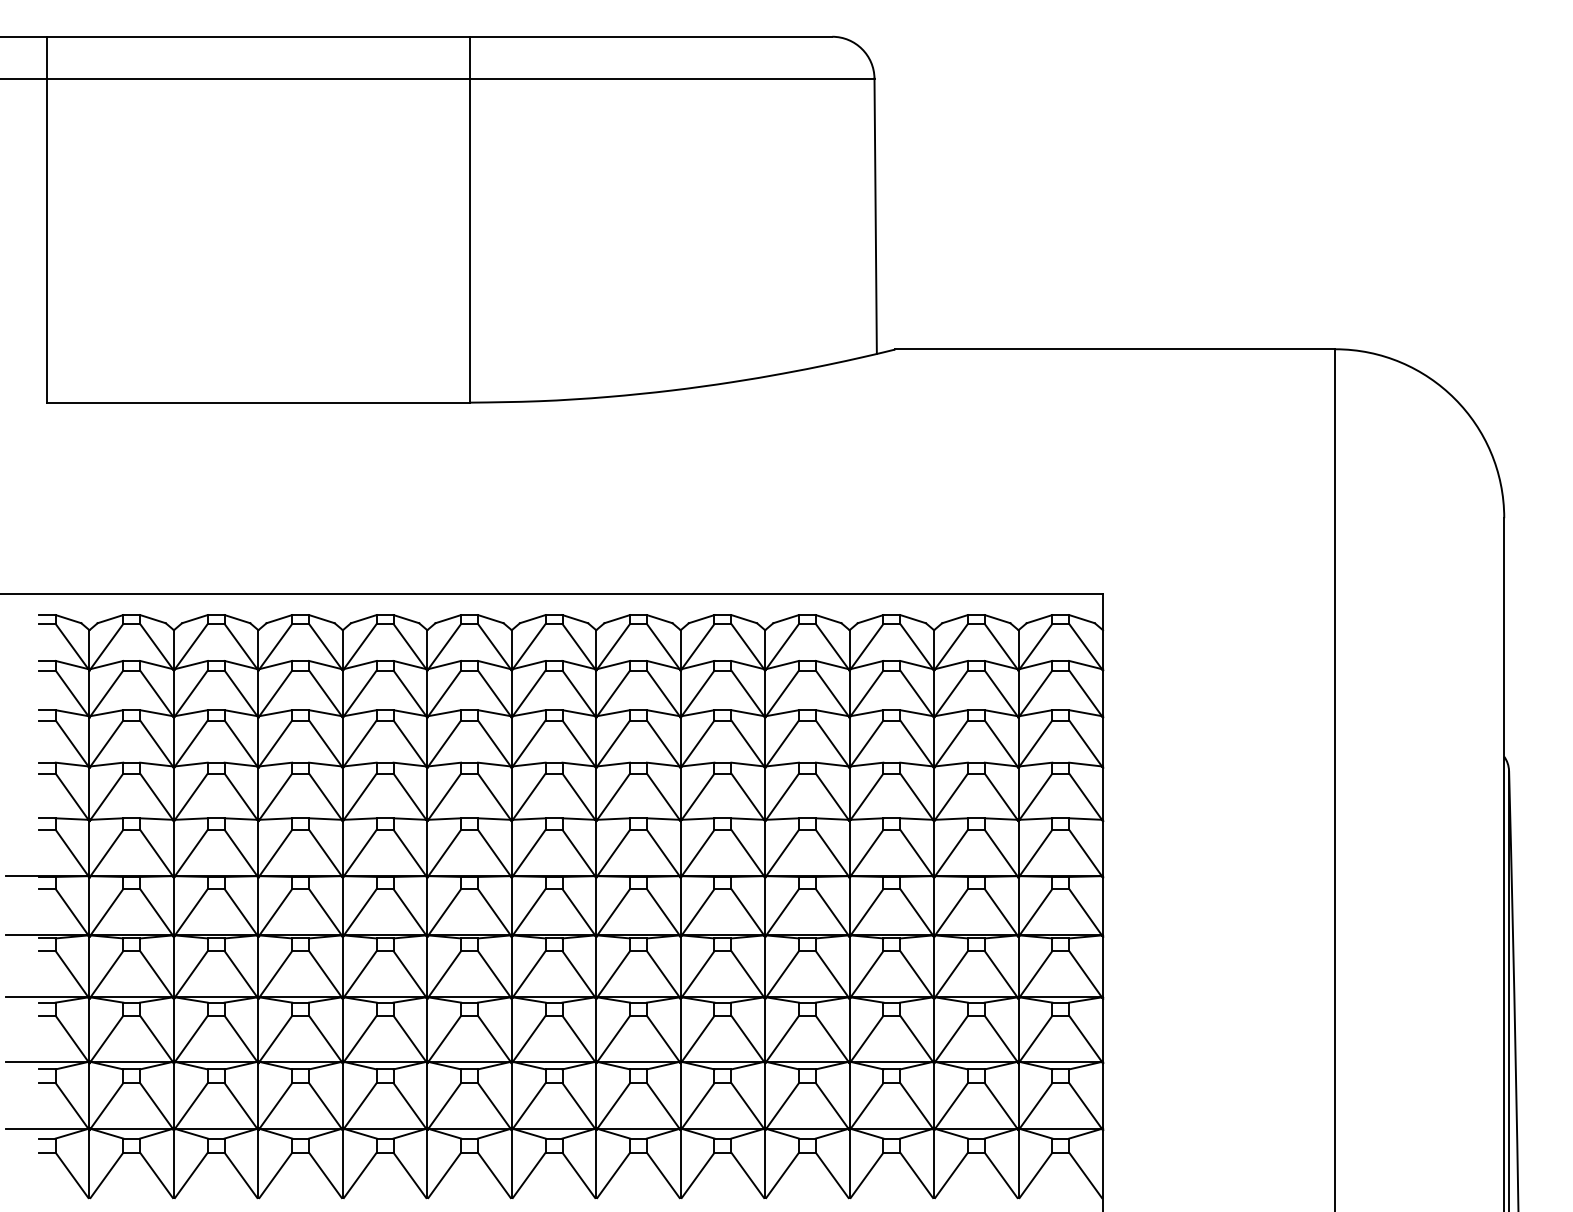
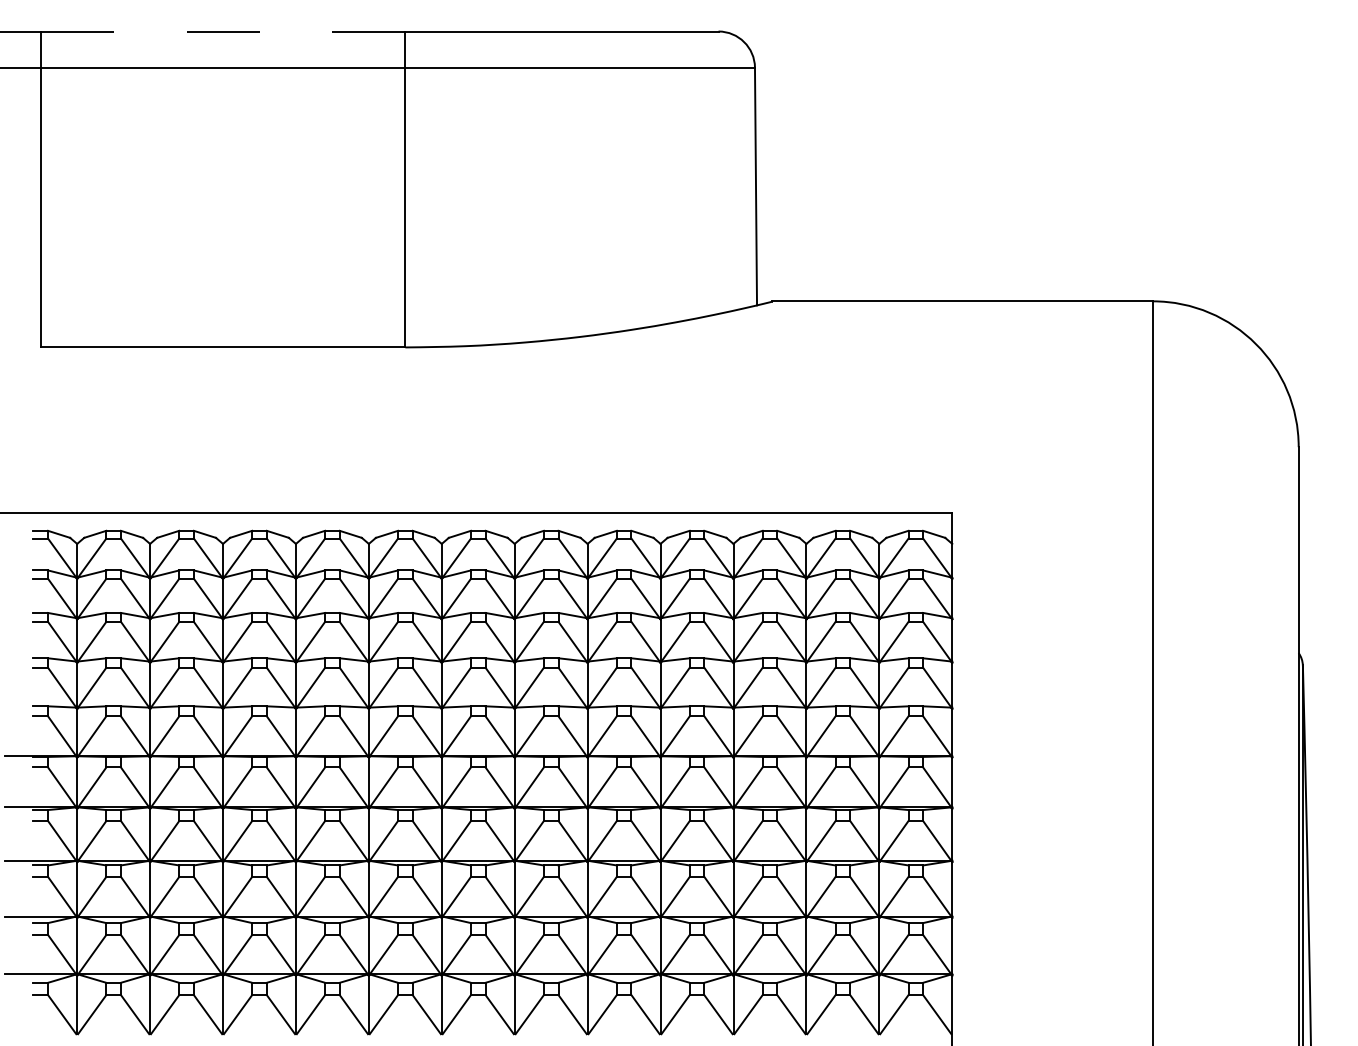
line: (258, 36) -> (223, 31), solid -> dashed

